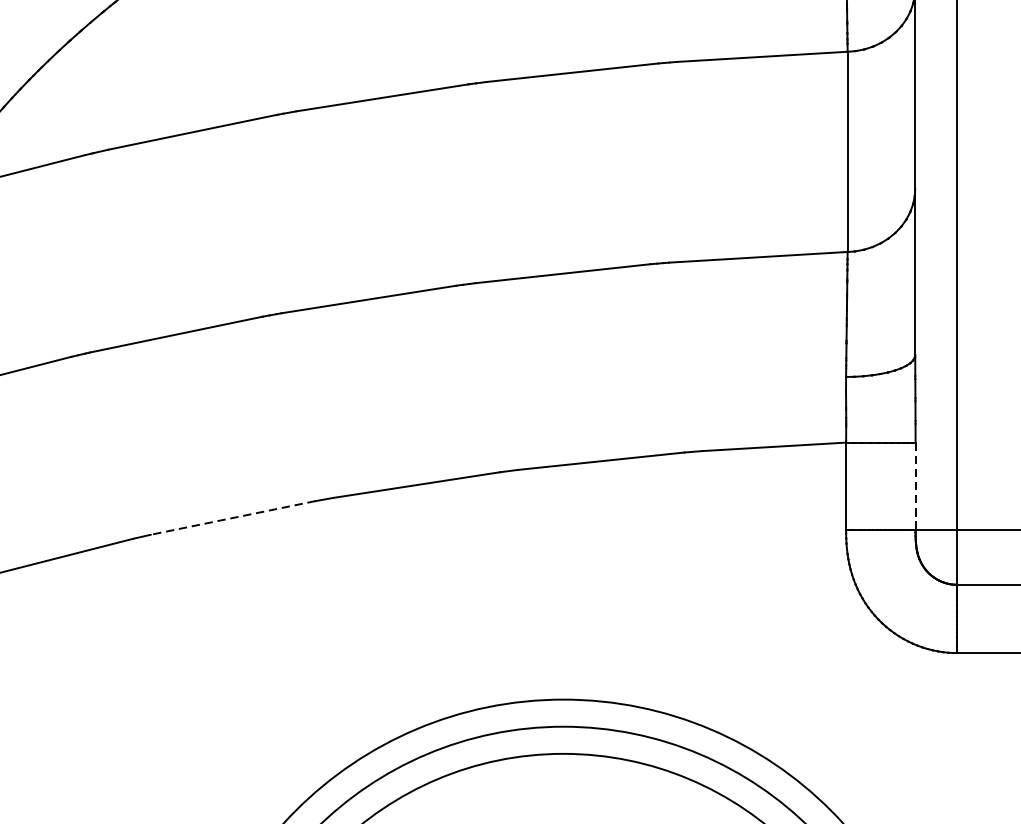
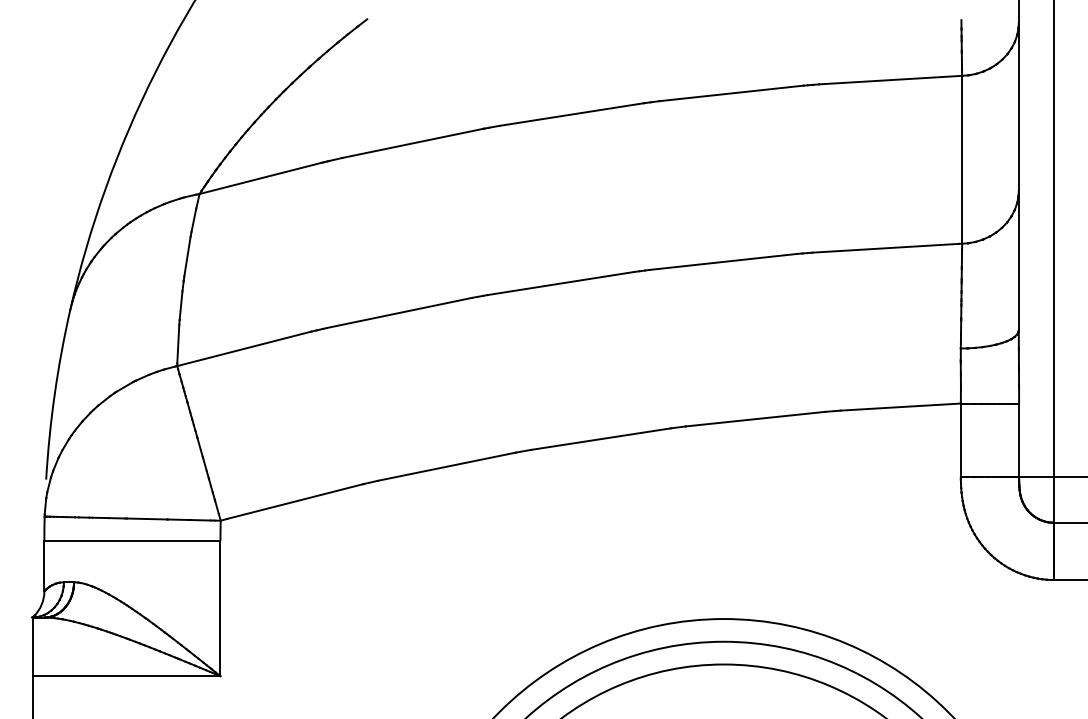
line: (916, 486) -> (1019, 440), dashed -> solid
line: (232, 517) -> (446, 466), dashed -> solid

